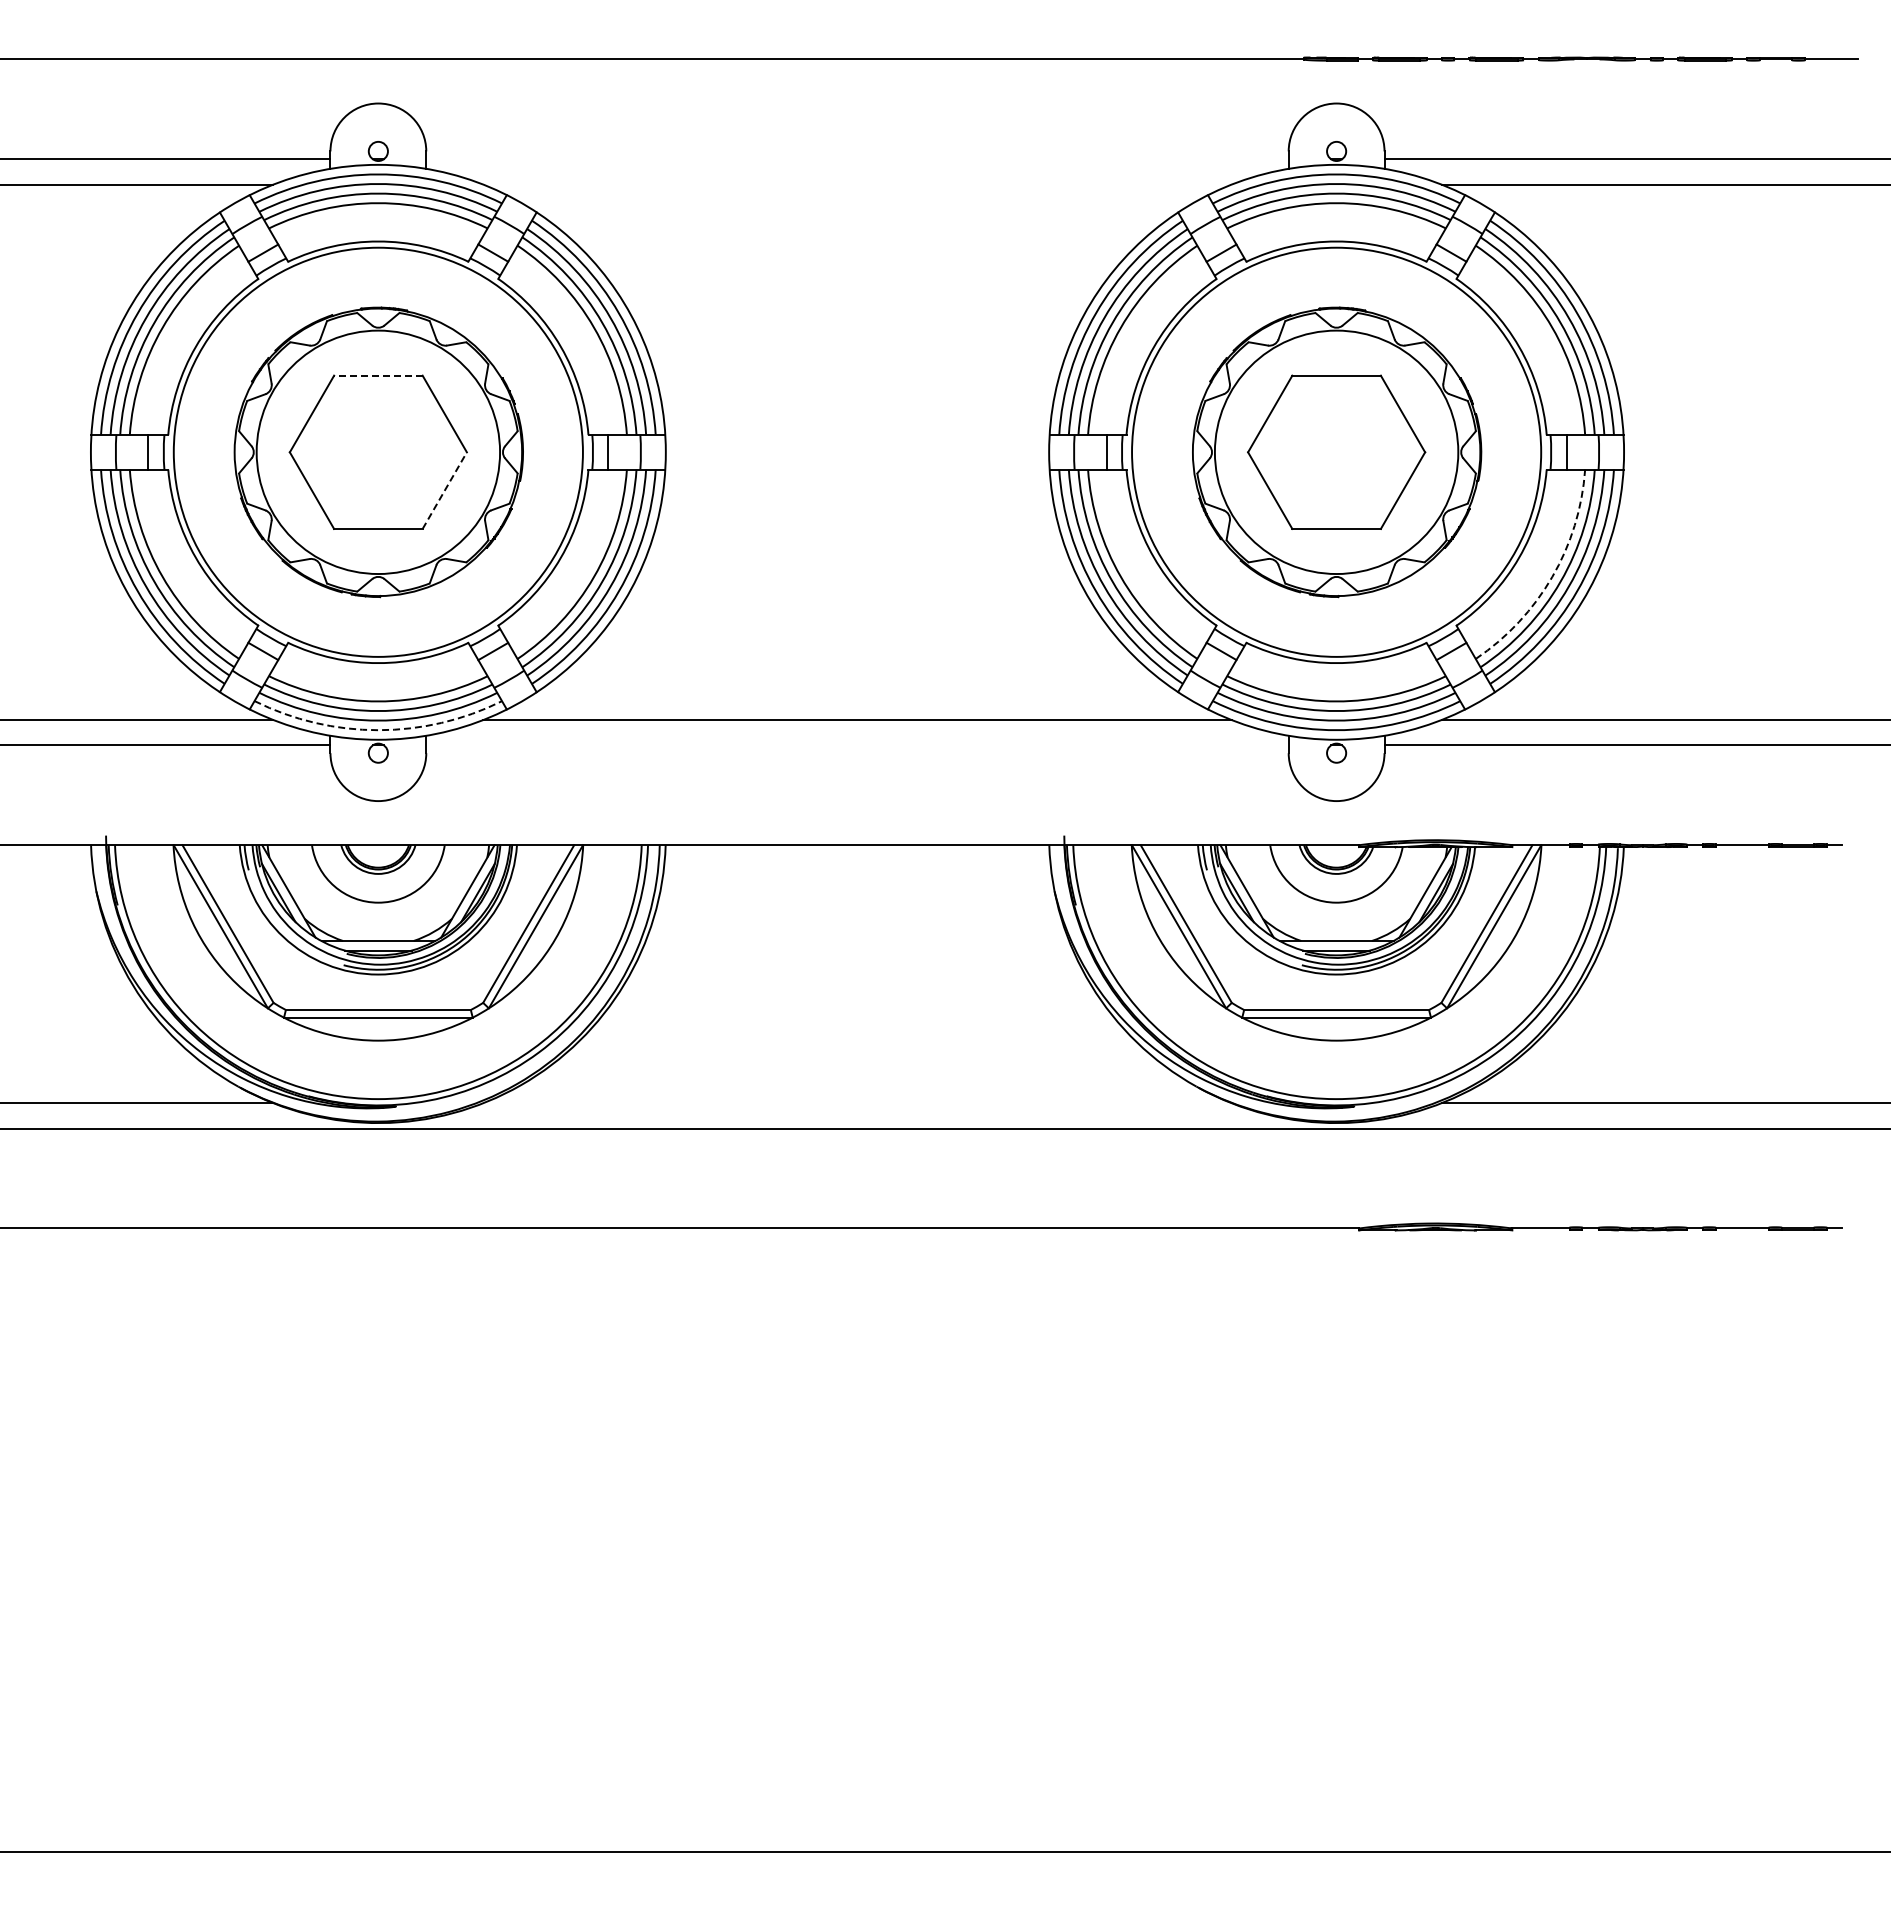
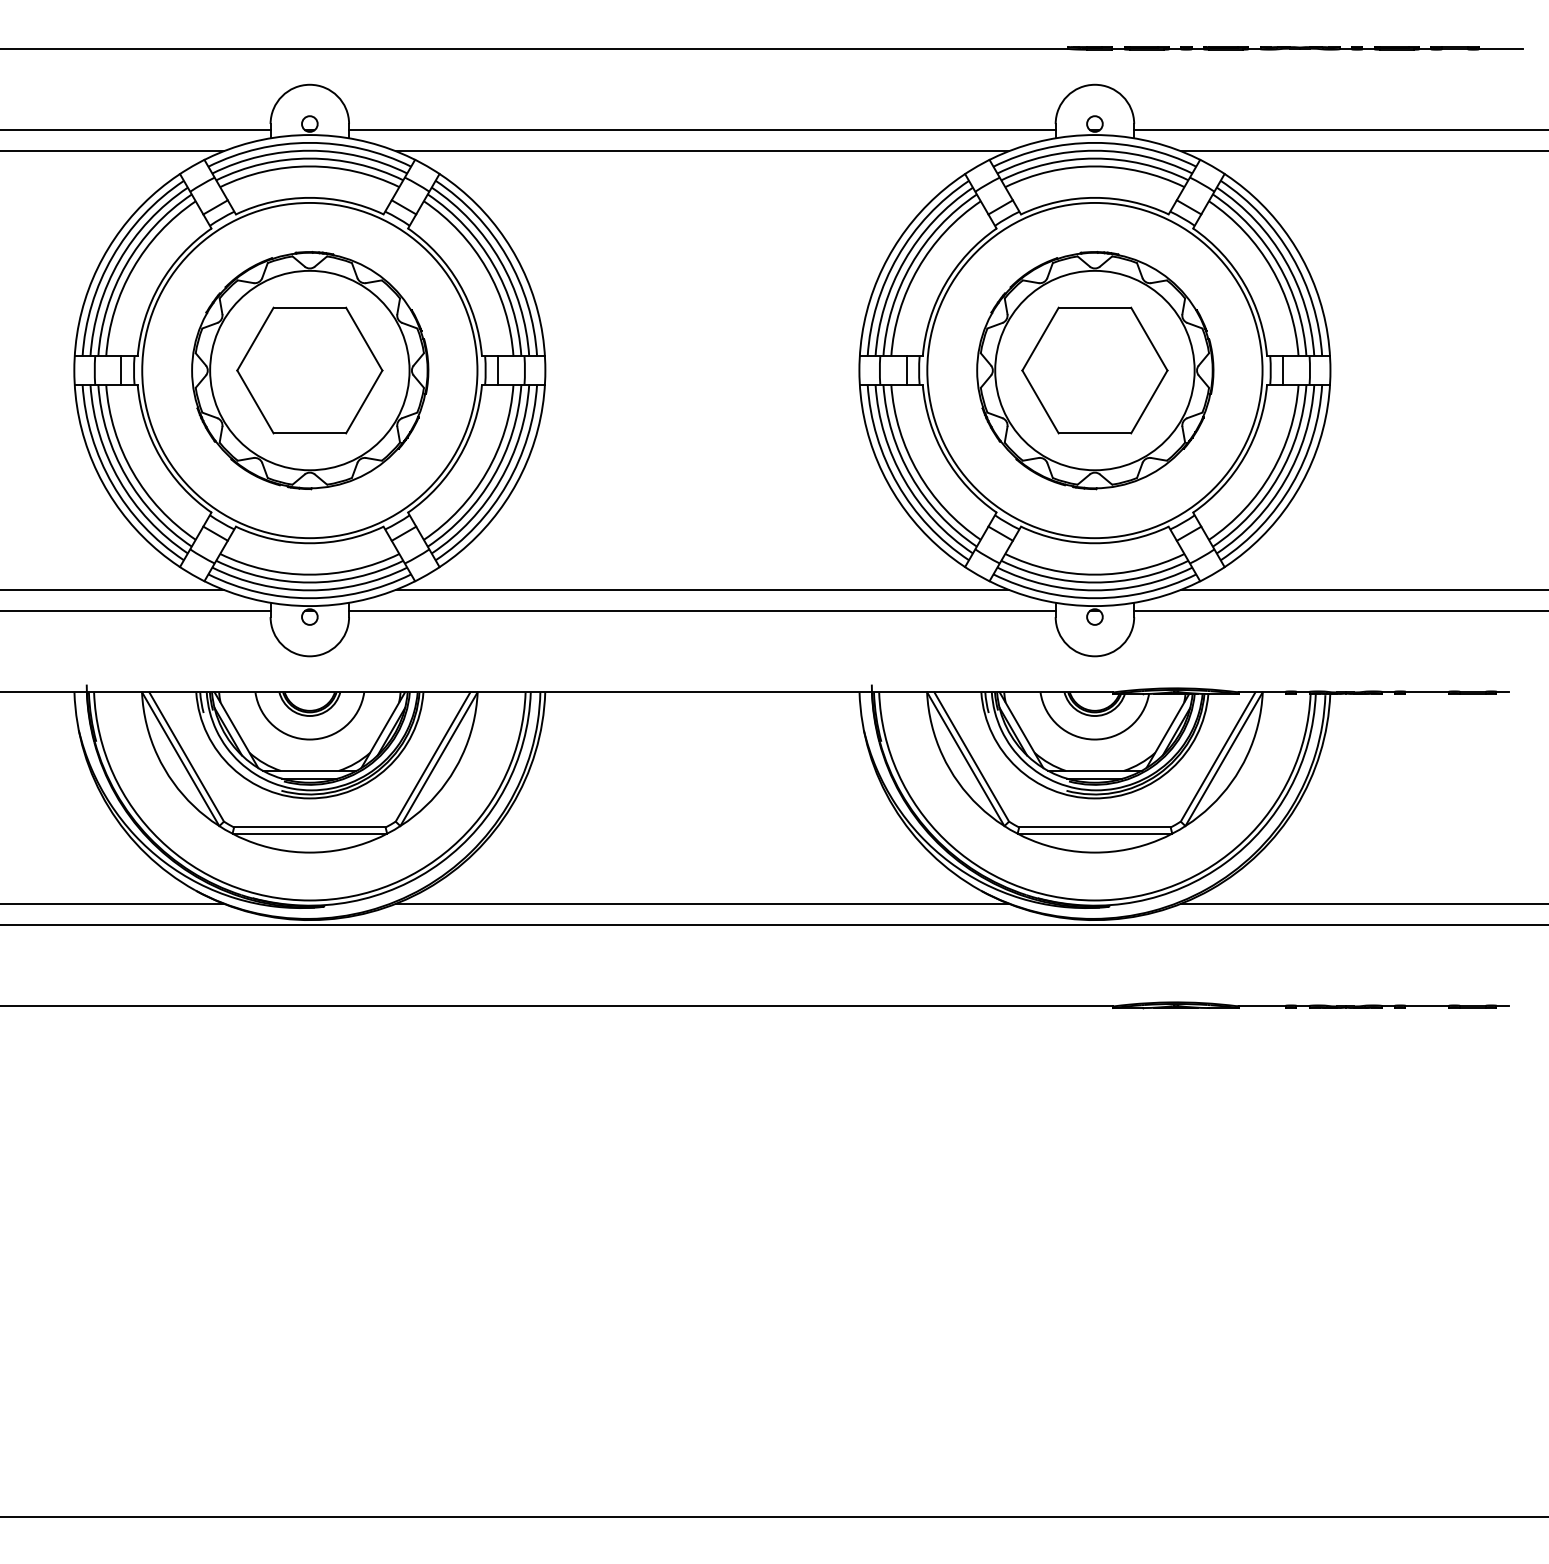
line: (857, 159) -> (702, 130), added
line: (857, 184) -> (702, 151), added
line: (377, 375) -> (309, 307), dashed -> solid
line: (445, 490) -> (364, 401), dashed -> solid
arc: (1552, 576) -> (1271, 472), dashed -> solid
arc: (378, 730) -> (309, 598), dashed -> solid
line: (857, 745) -> (702, 610), added
line: (857, 1103) -> (702, 904), added

